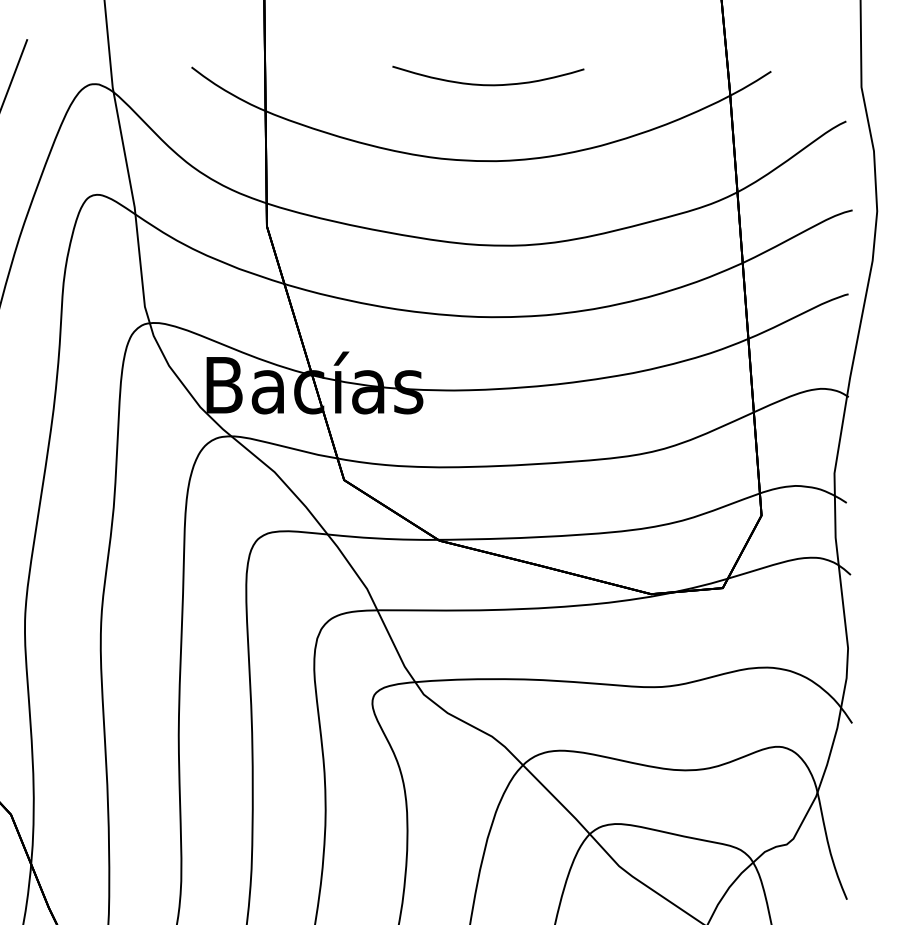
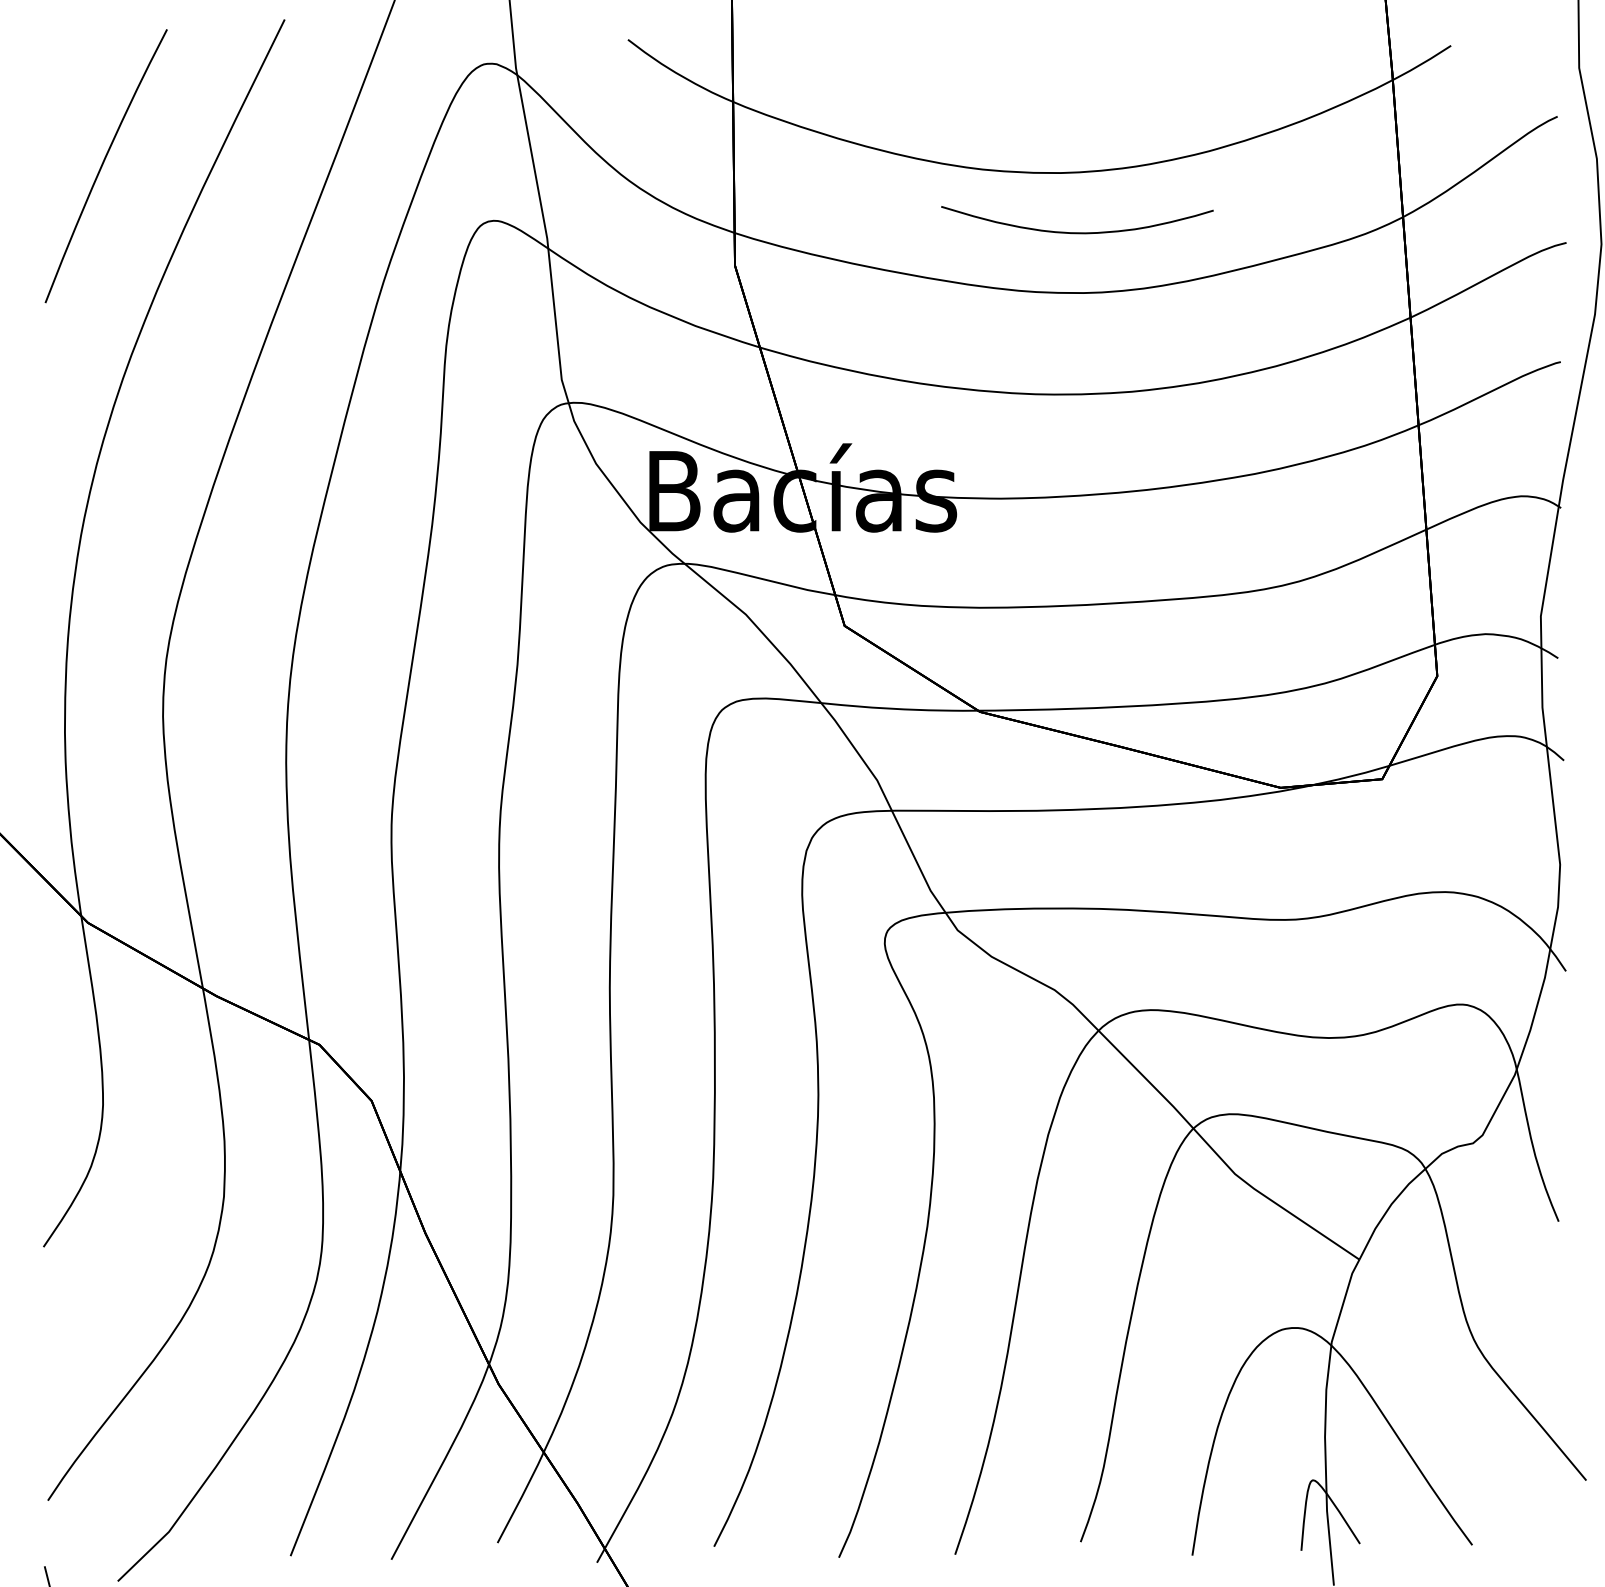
curve: (488, 84) -> (1077, 232), moved

